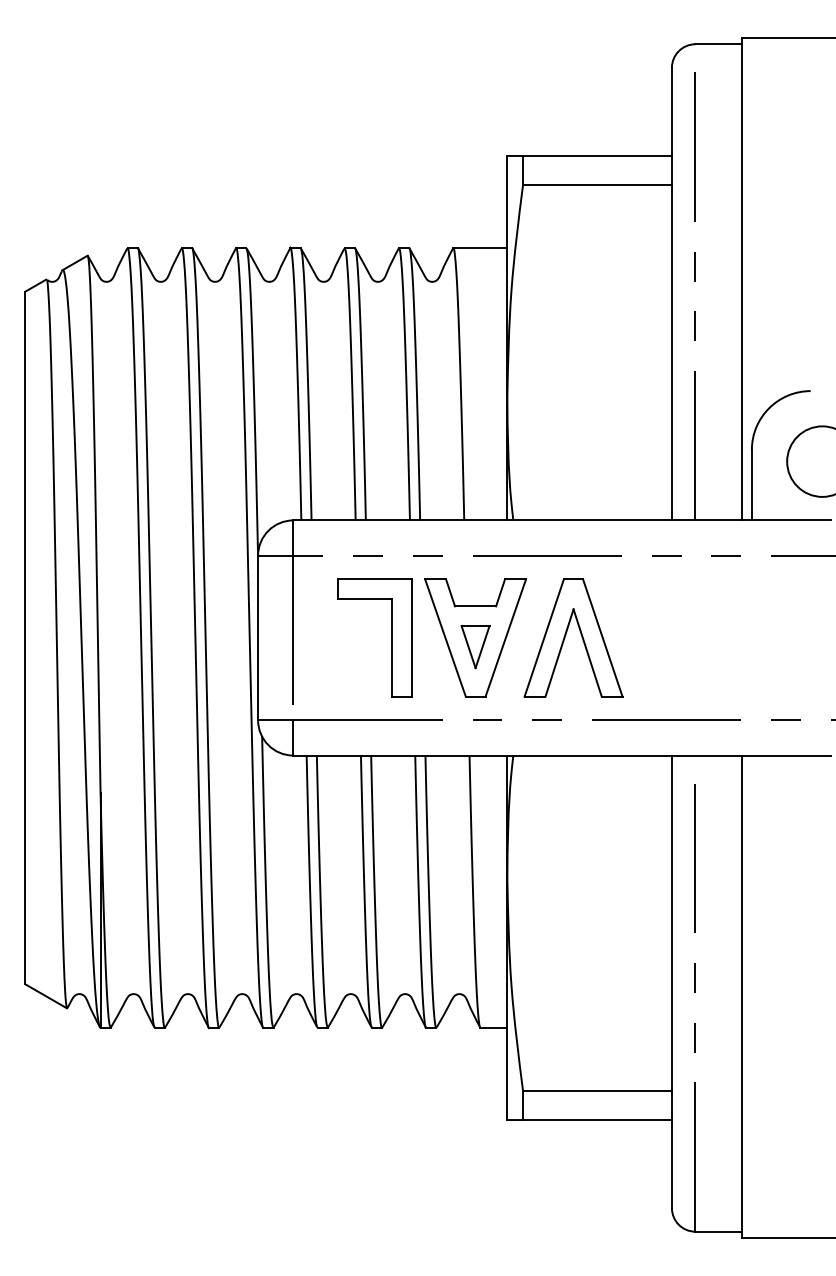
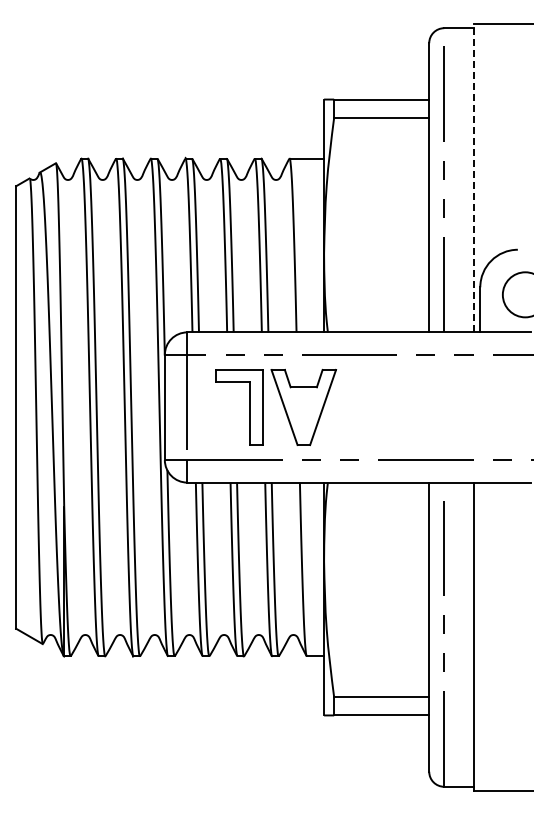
line: (742, 279) -> (474, 178), solid -> dashed
part: (573, 638) -> (366, 407), removed
part: (475, 645) -> (303, 412), removed

